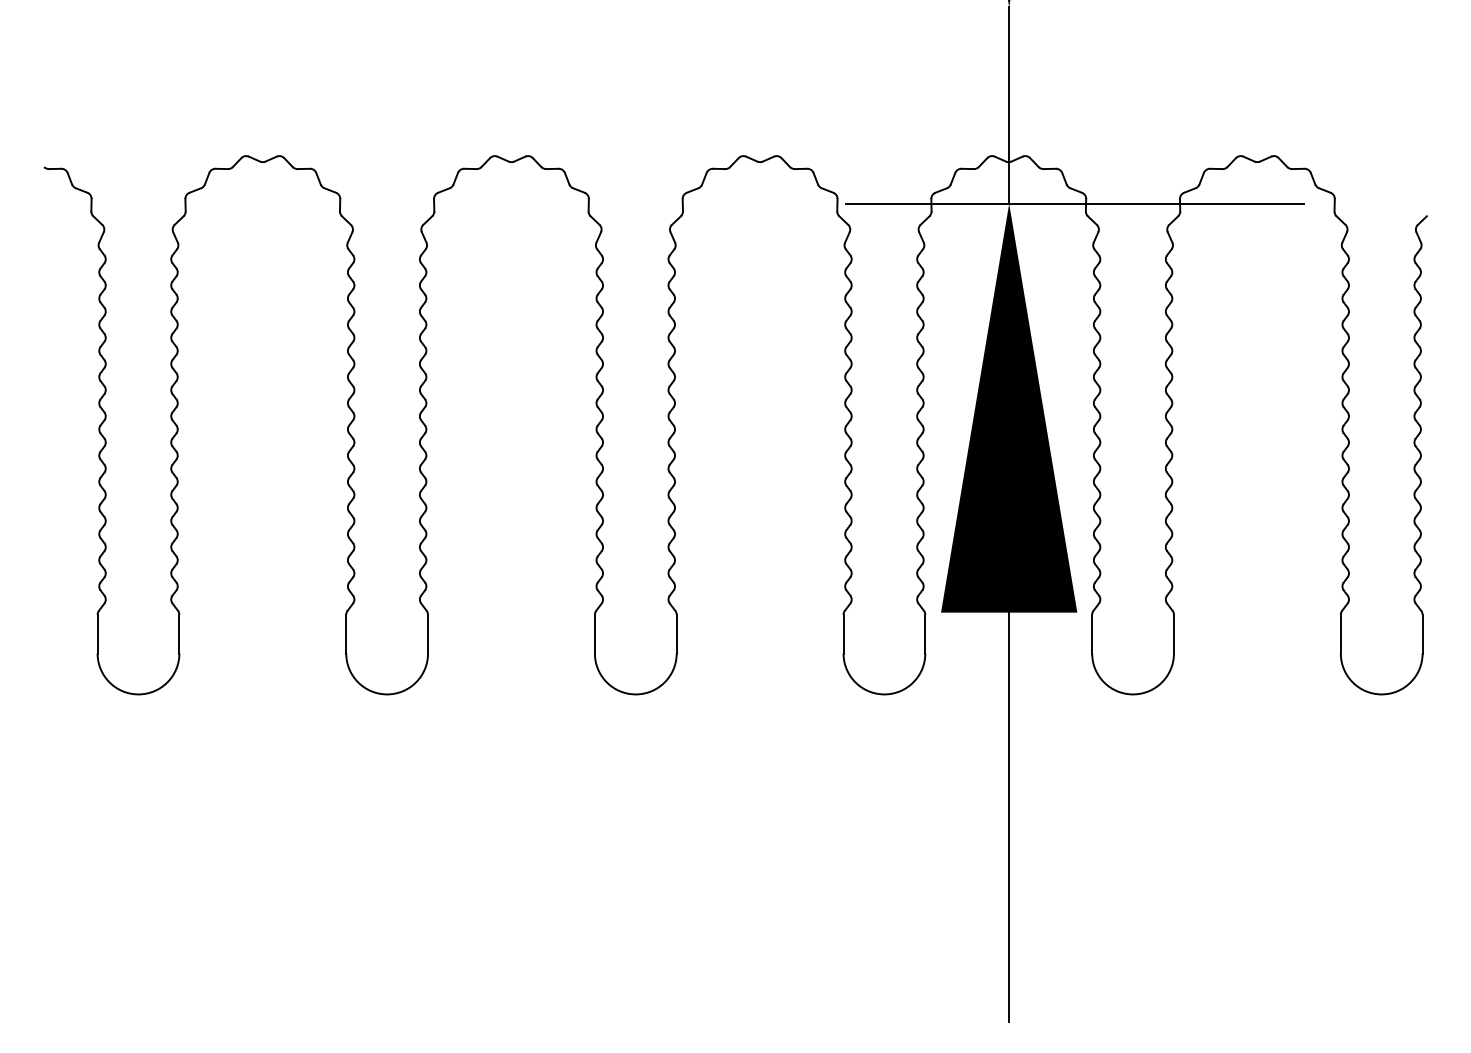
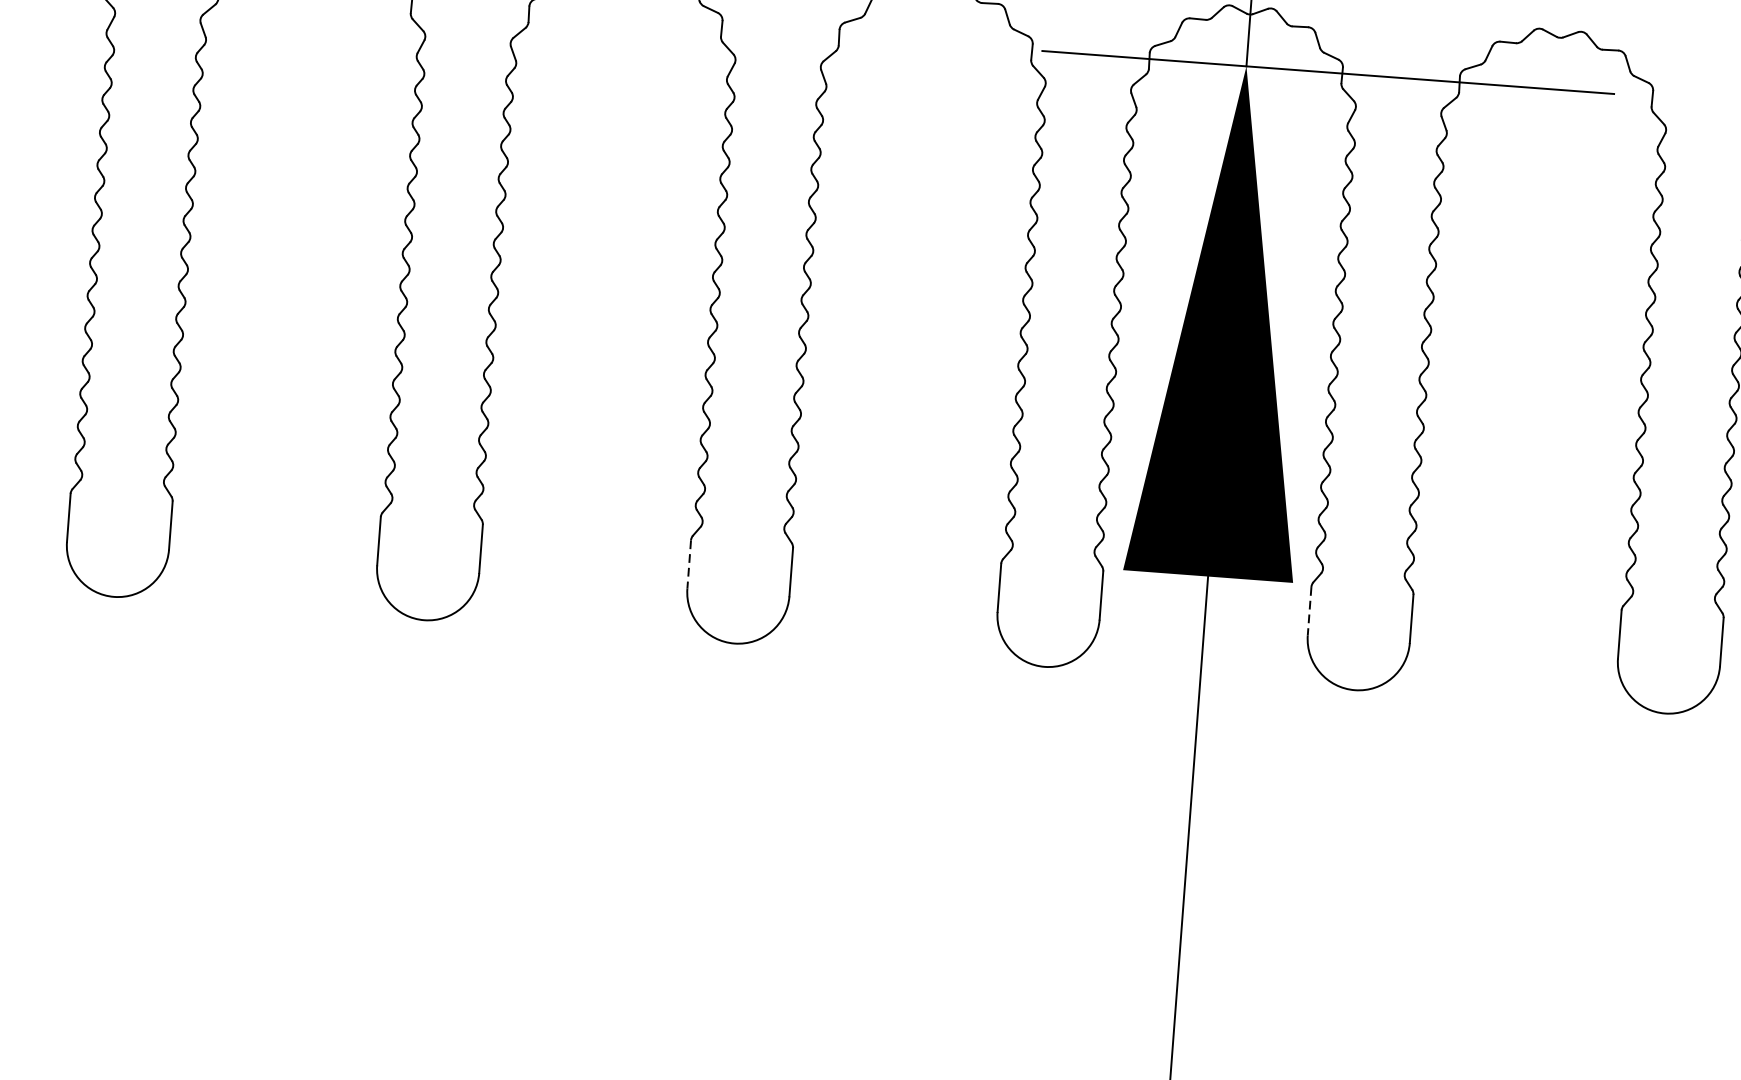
line: (594, 634) -> (688, 564), solid -> dashed
line: (1092, 634) -> (1309, 611), solid -> dashed

